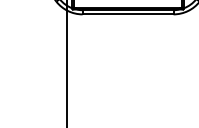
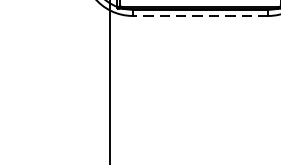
line: (127, 14) -> (199, 16), solid -> dashed

